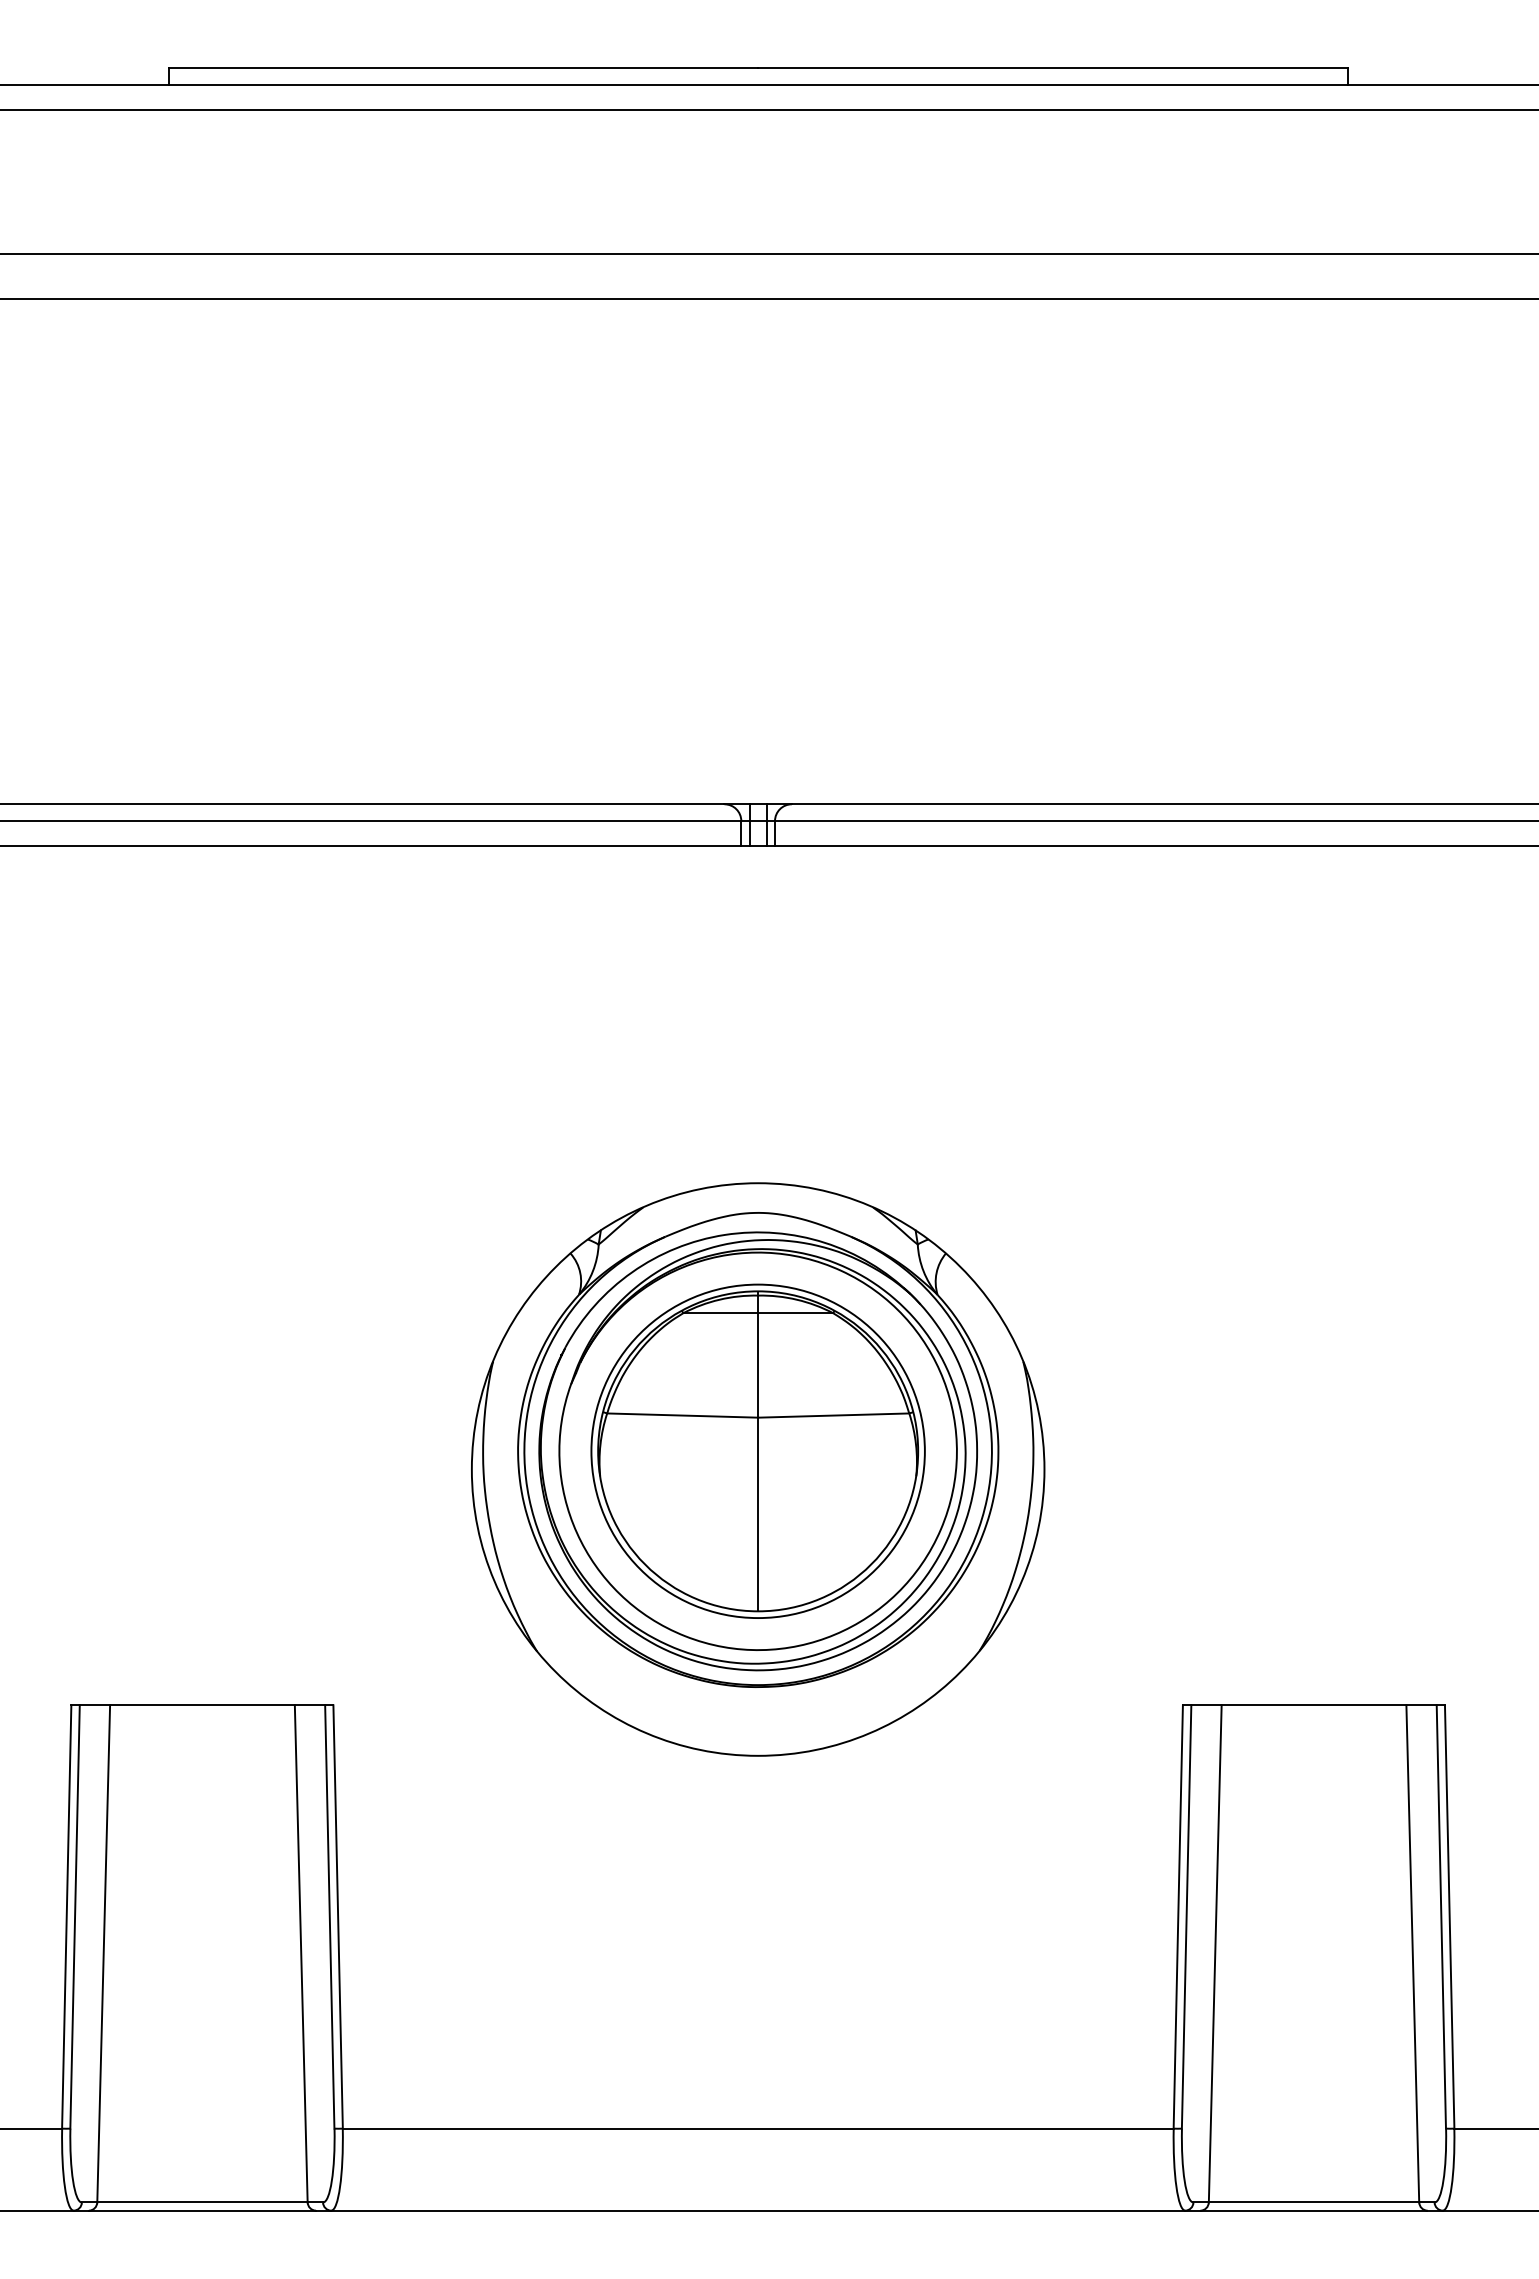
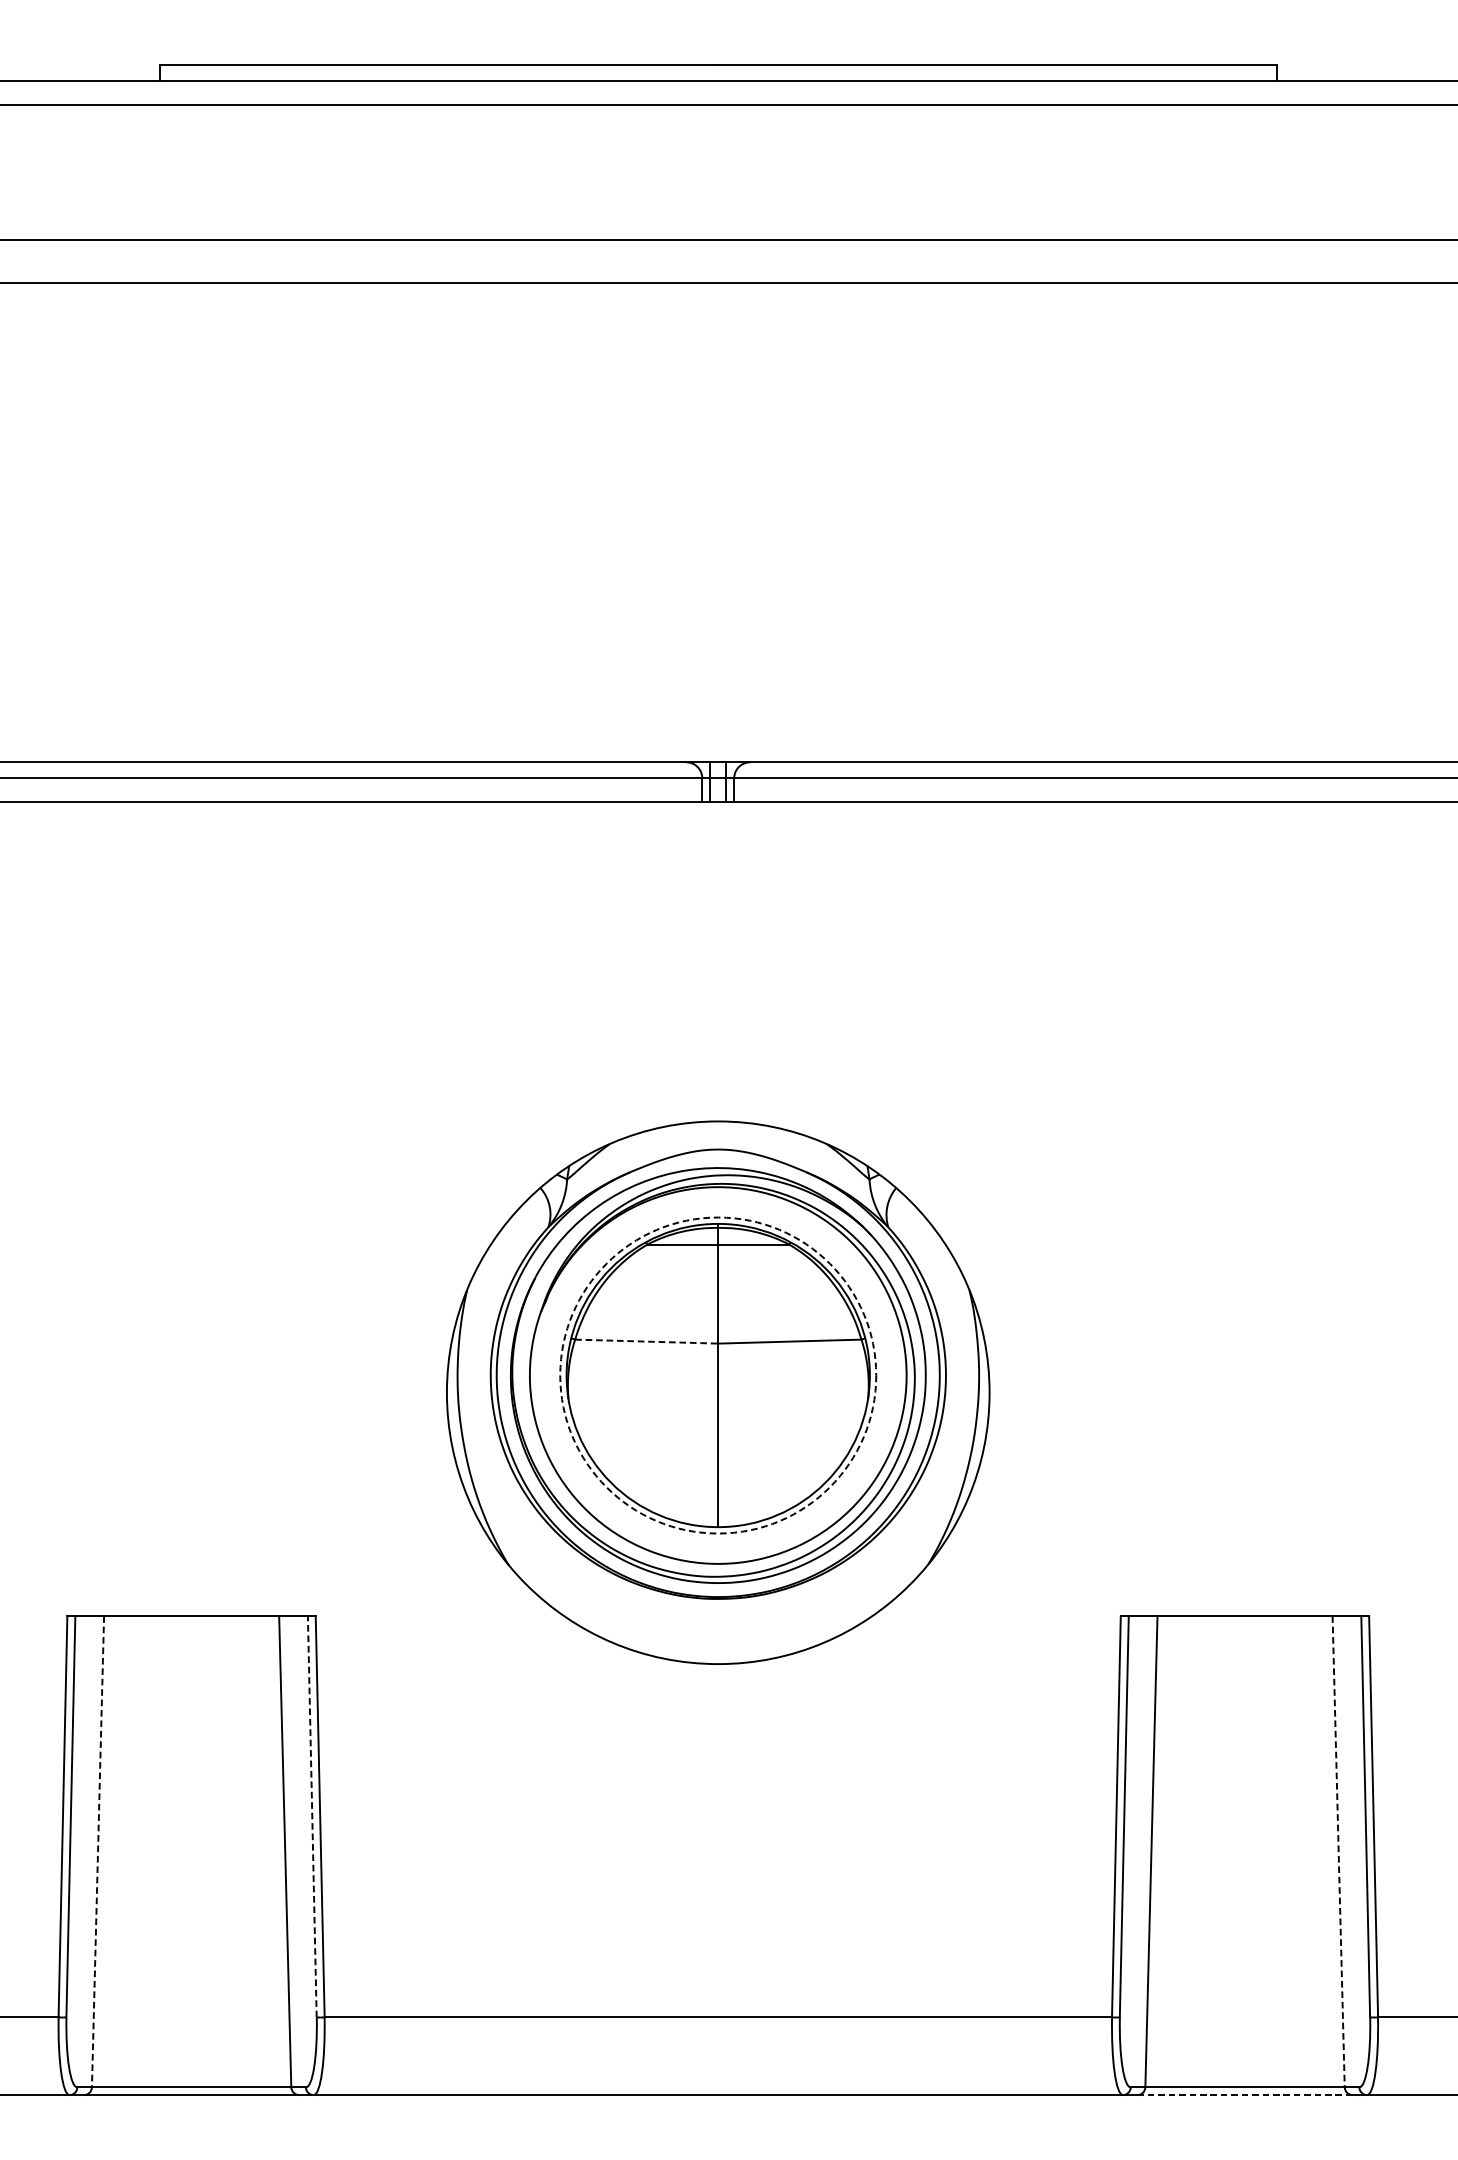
line: (683, 1415) -> (647, 1341), solid -> dashed
circle: (757, 1451) -> (717, 1375), solid -> dashed
line: (329, 1916) -> (312, 1816), solid -> dashed
line: (103, 1953) -> (97, 1851), solid -> dashed
line: (1412, 1953) -> (1338, 1851), solid -> dashed
line: (1313, 2210) -> (1244, 2094), solid -> dashed

